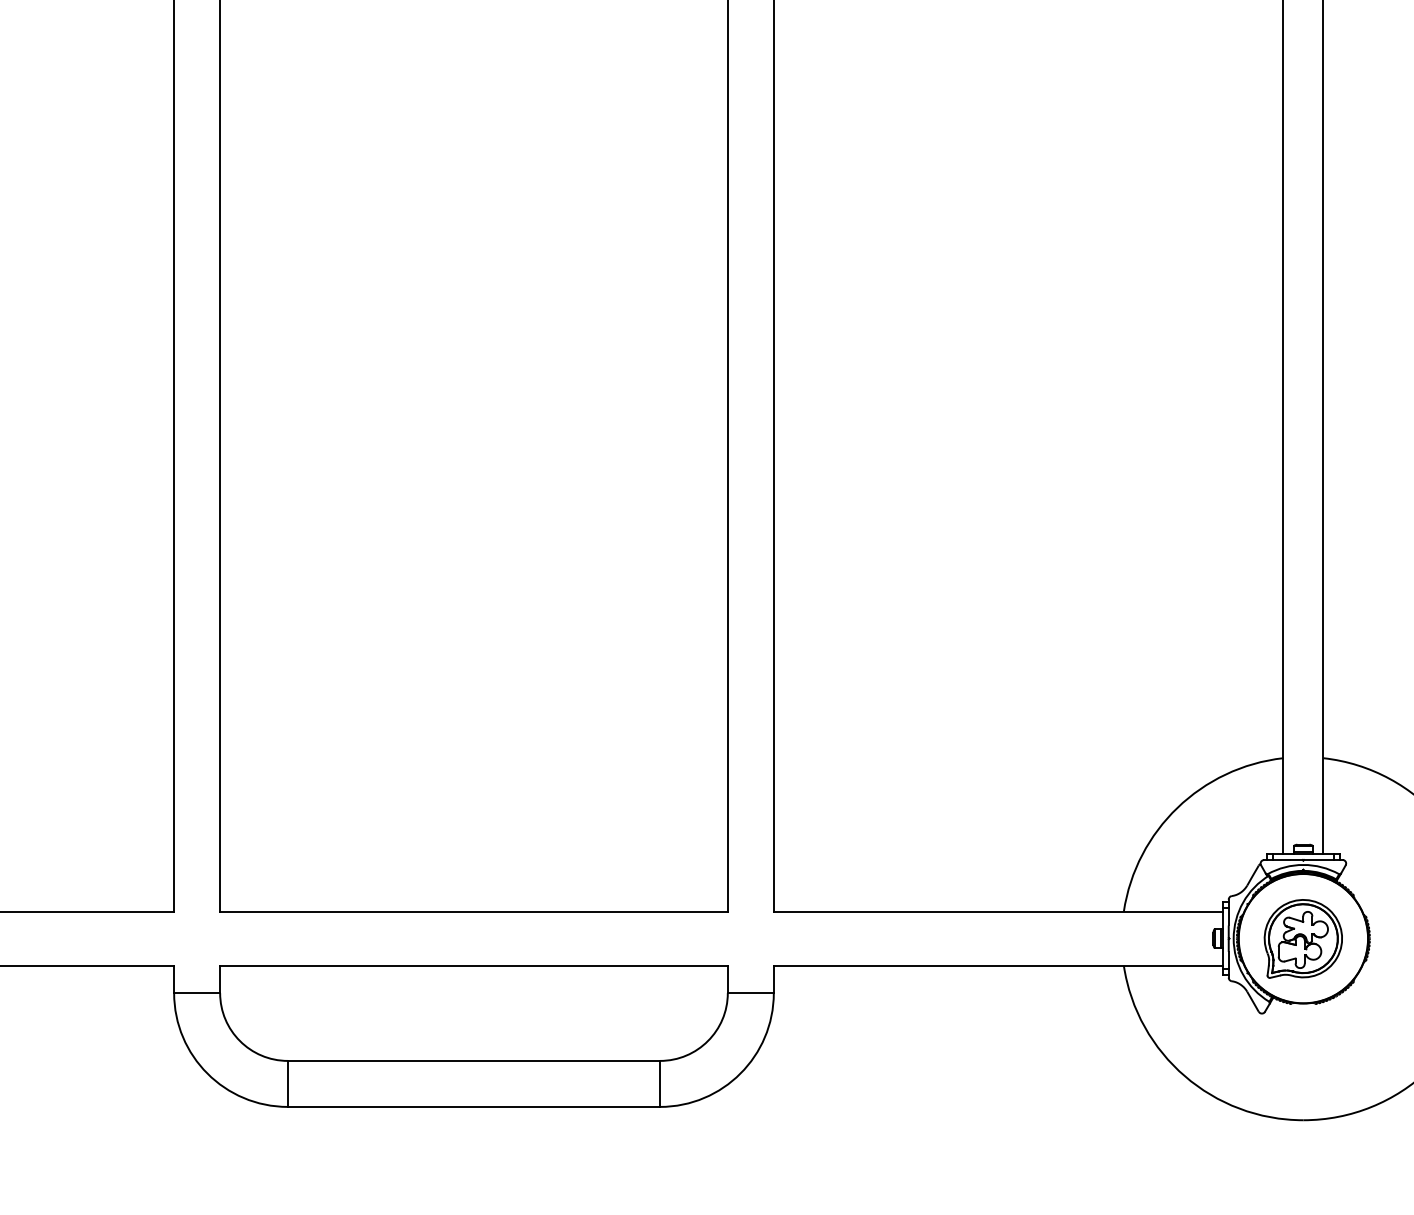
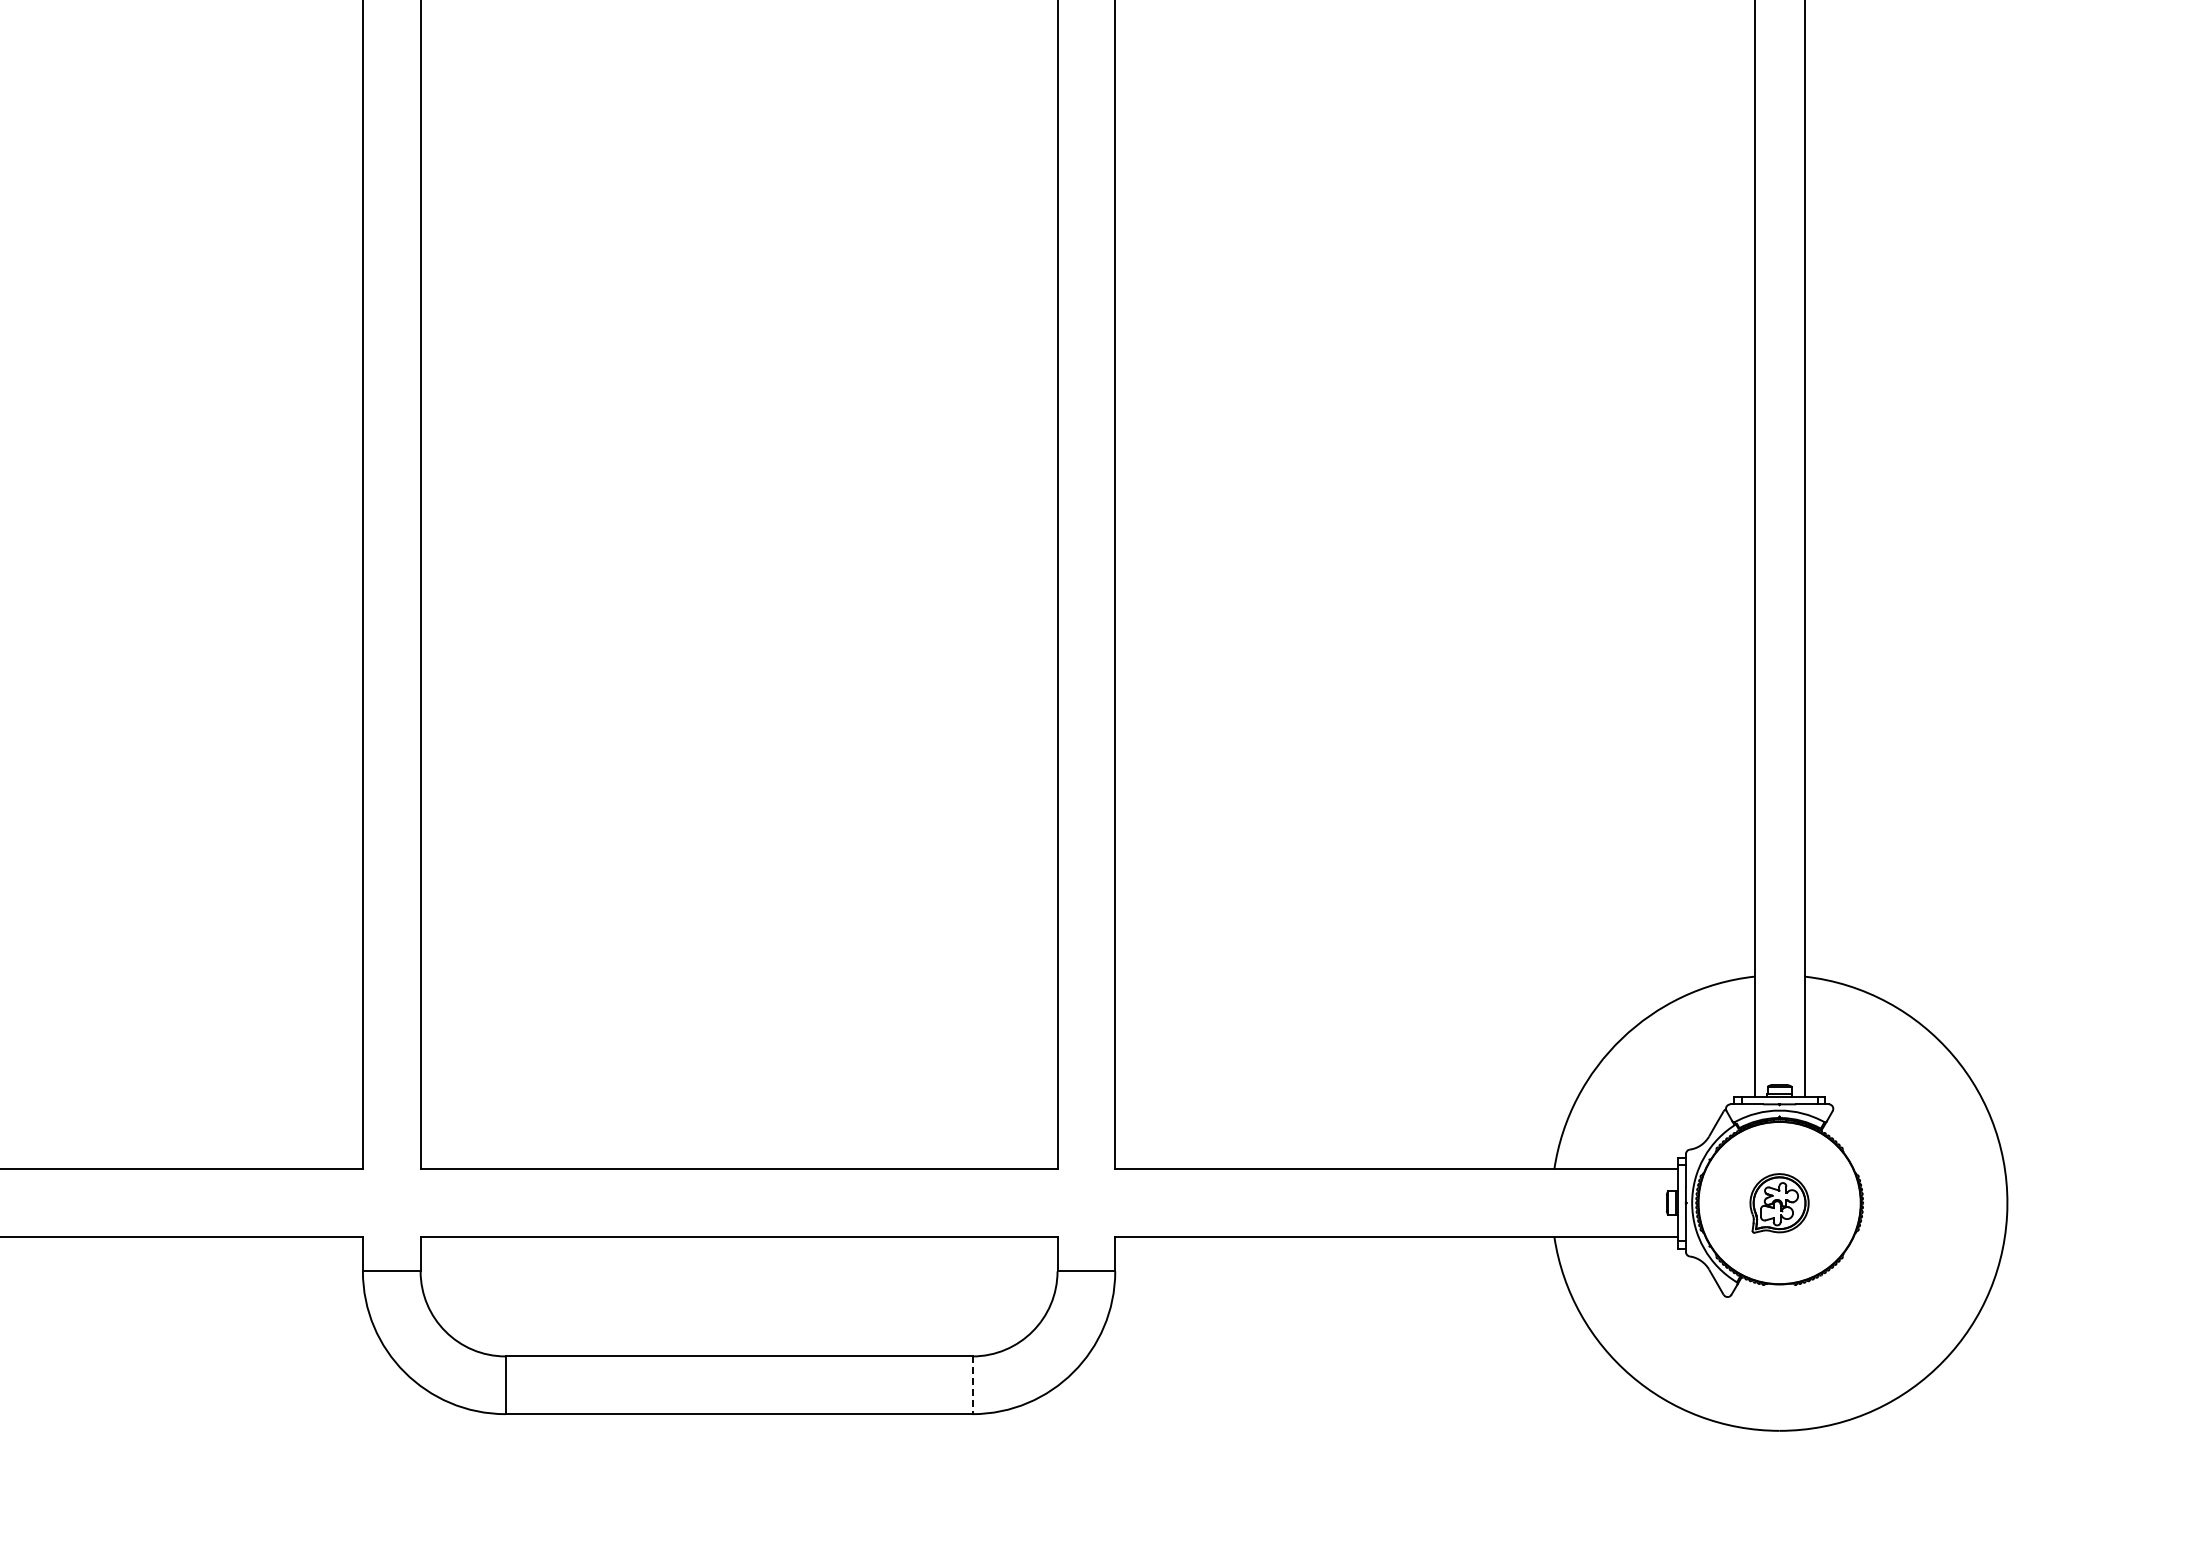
part: (1303, 939) -> (1779, 1203), size x0.6
line: (660, 1084) -> (972, 1385), solid -> dashed

